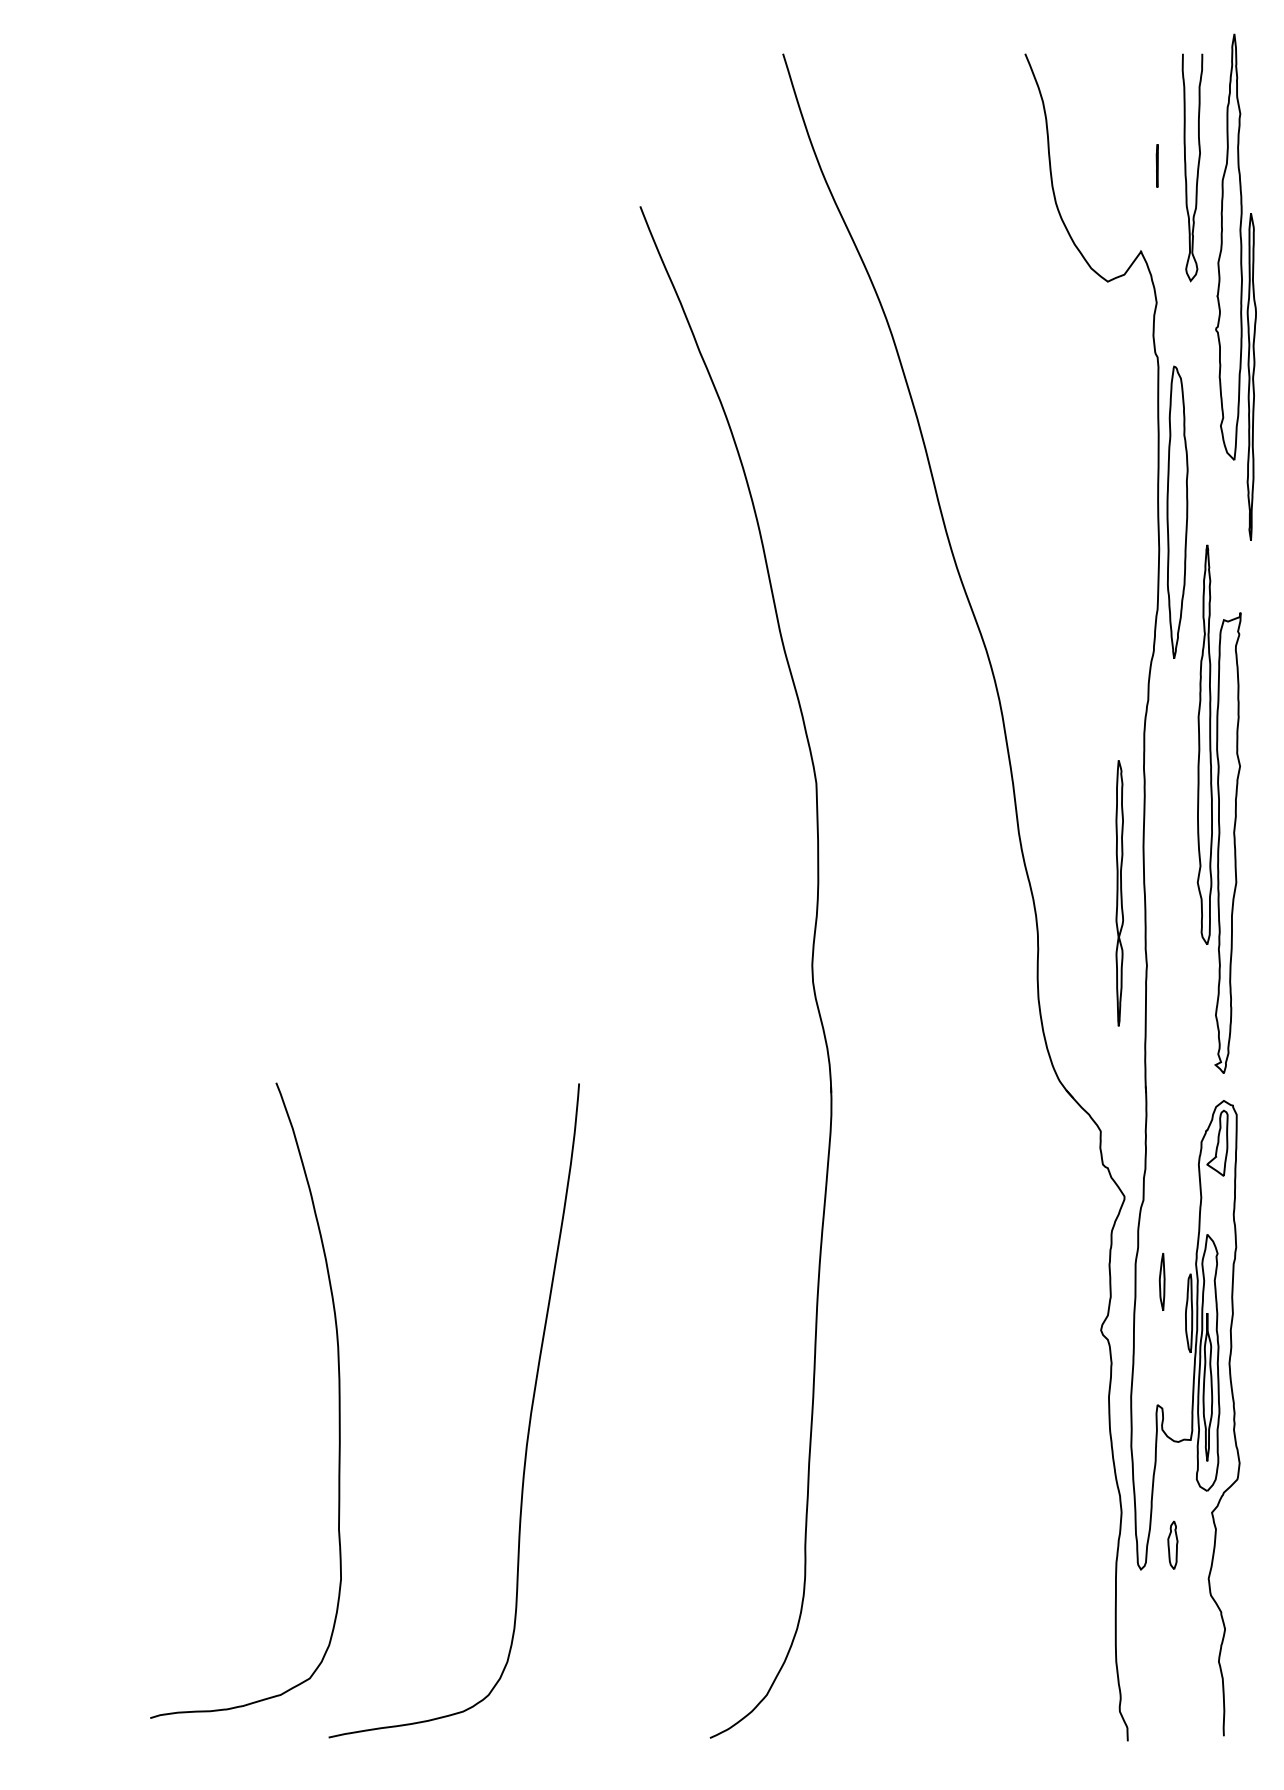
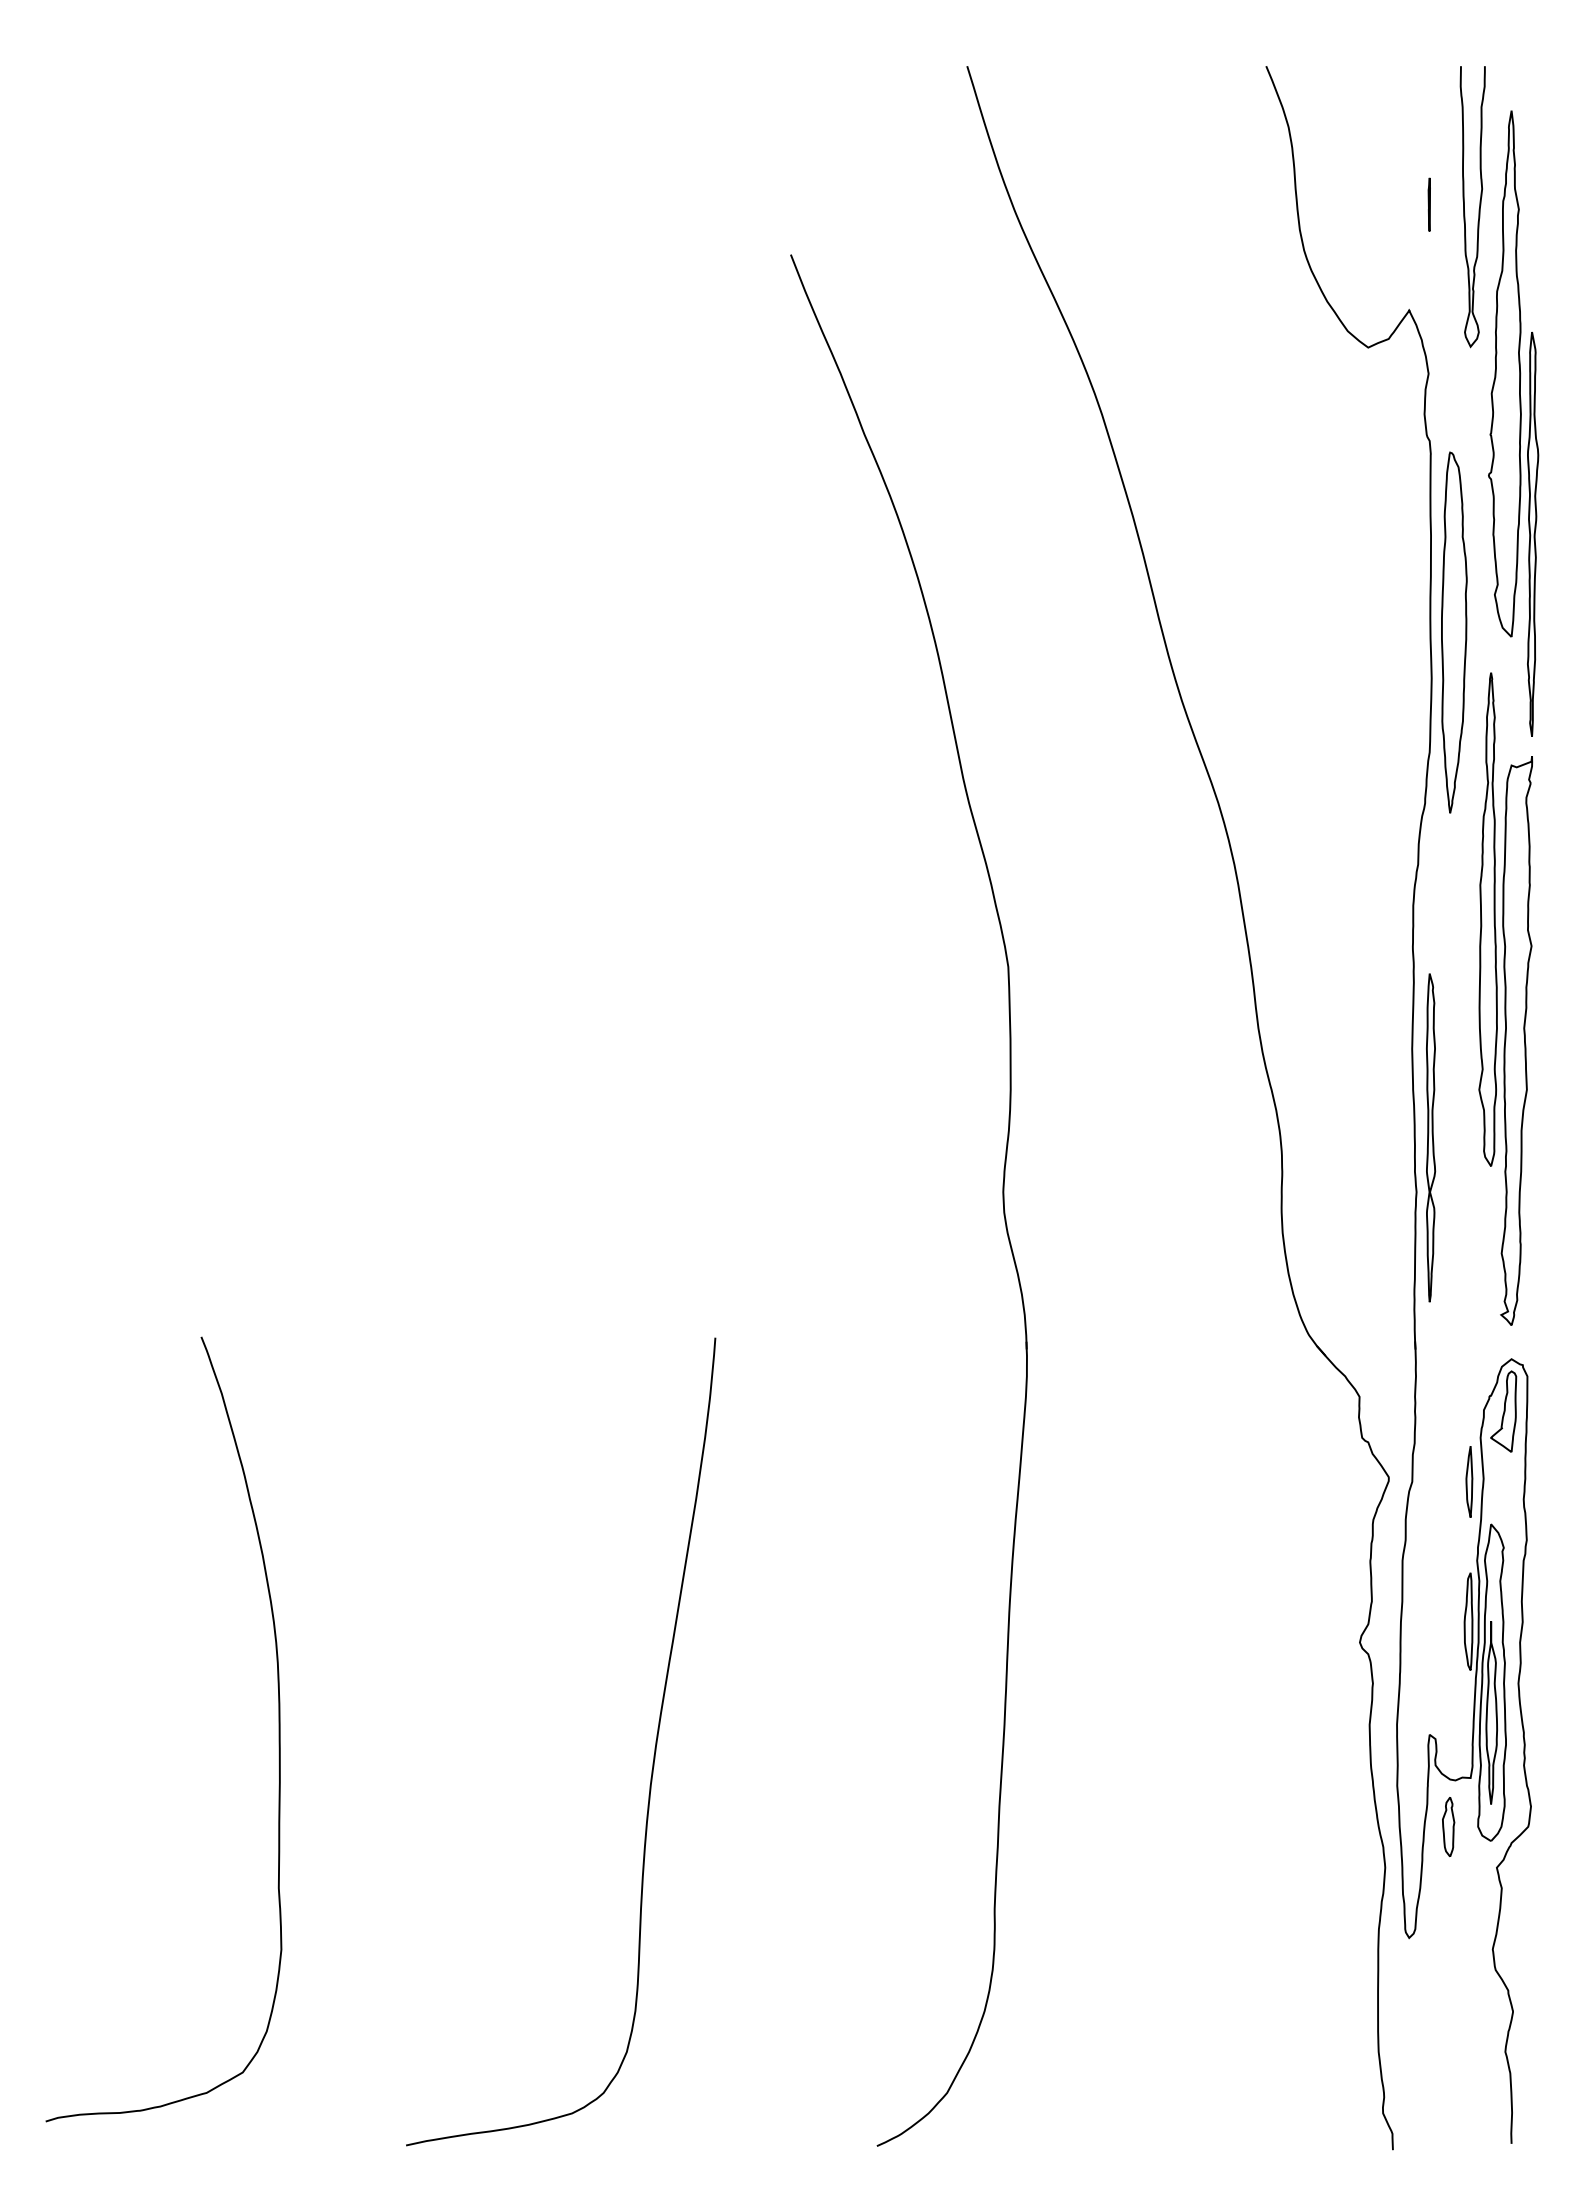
part: (1235, 287) -> (1513, 423), moved
part: (1120, 892) -> (1431, 1137), moved
part: (1162, 1281) -> (1469, 1481), moved
curve: (338, 1400) -> (278, 1729), moved
part: (1172, 1545) -> (1448, 1827), moved

